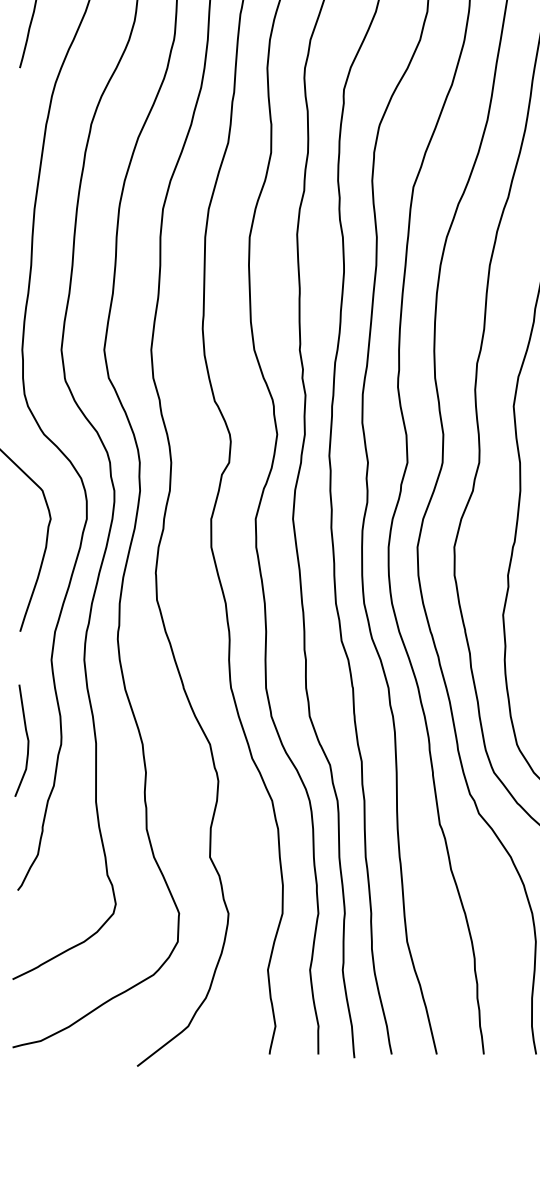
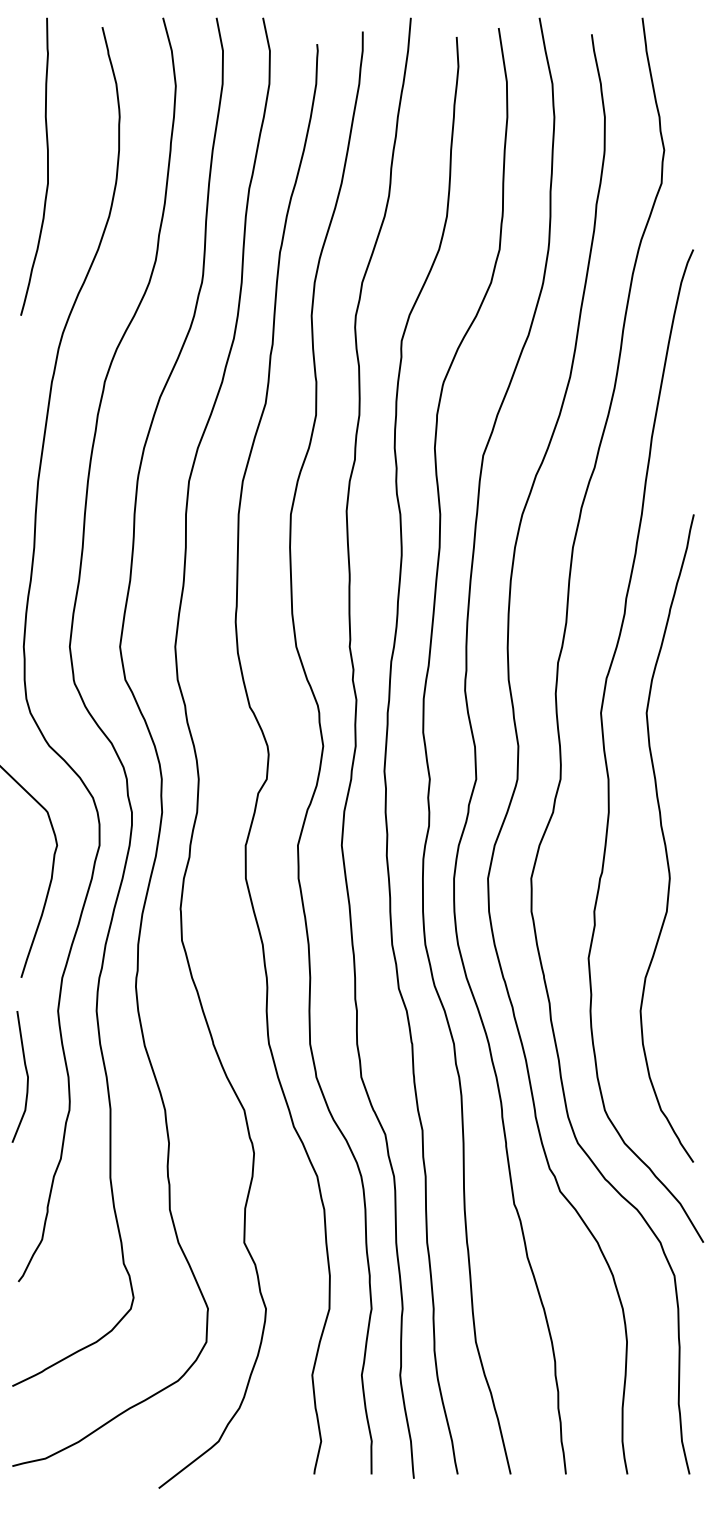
curve: (27, 739) -> (26, 1075), moved

